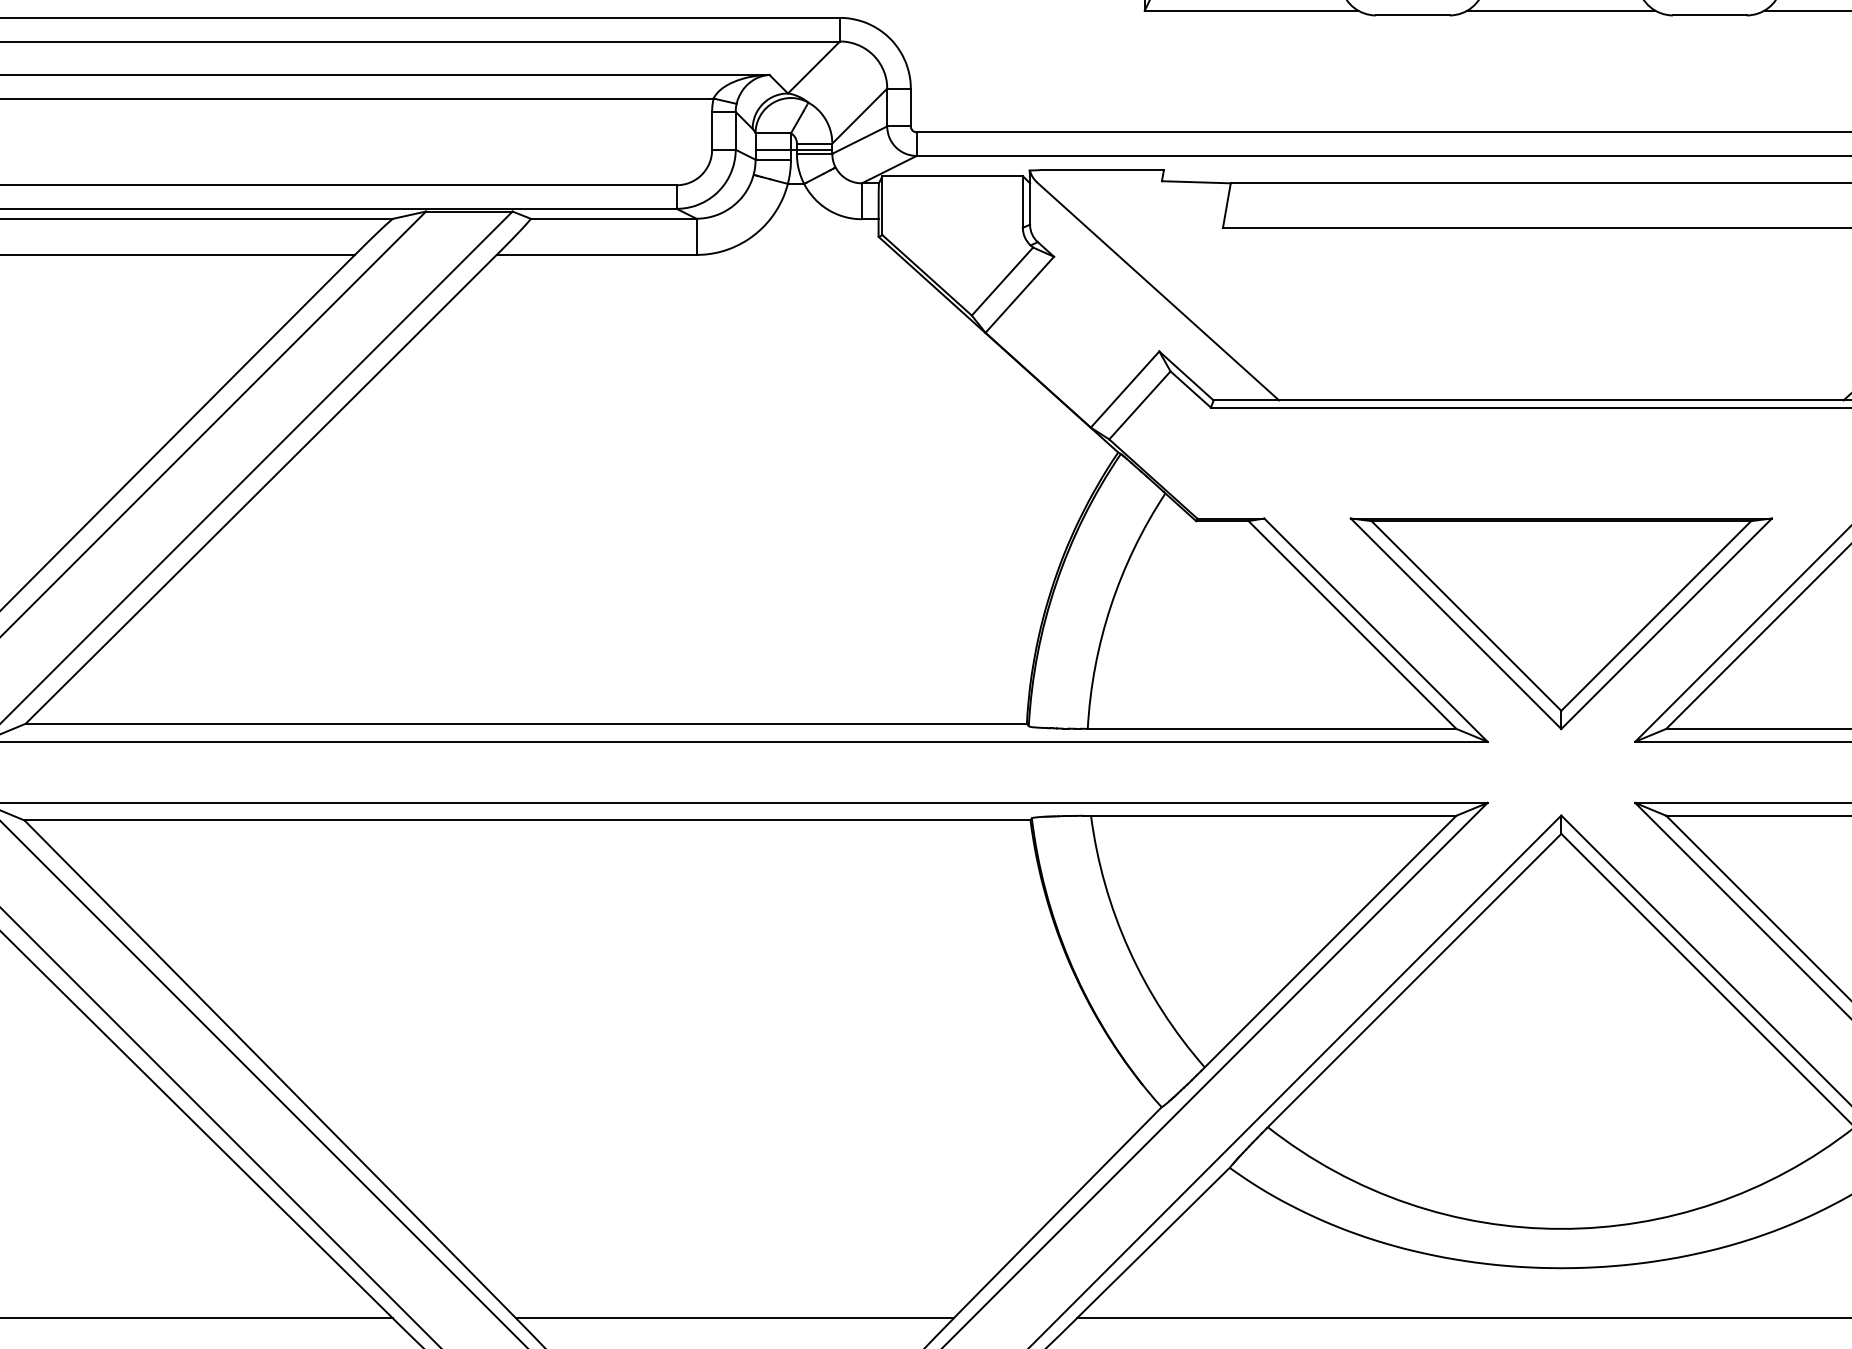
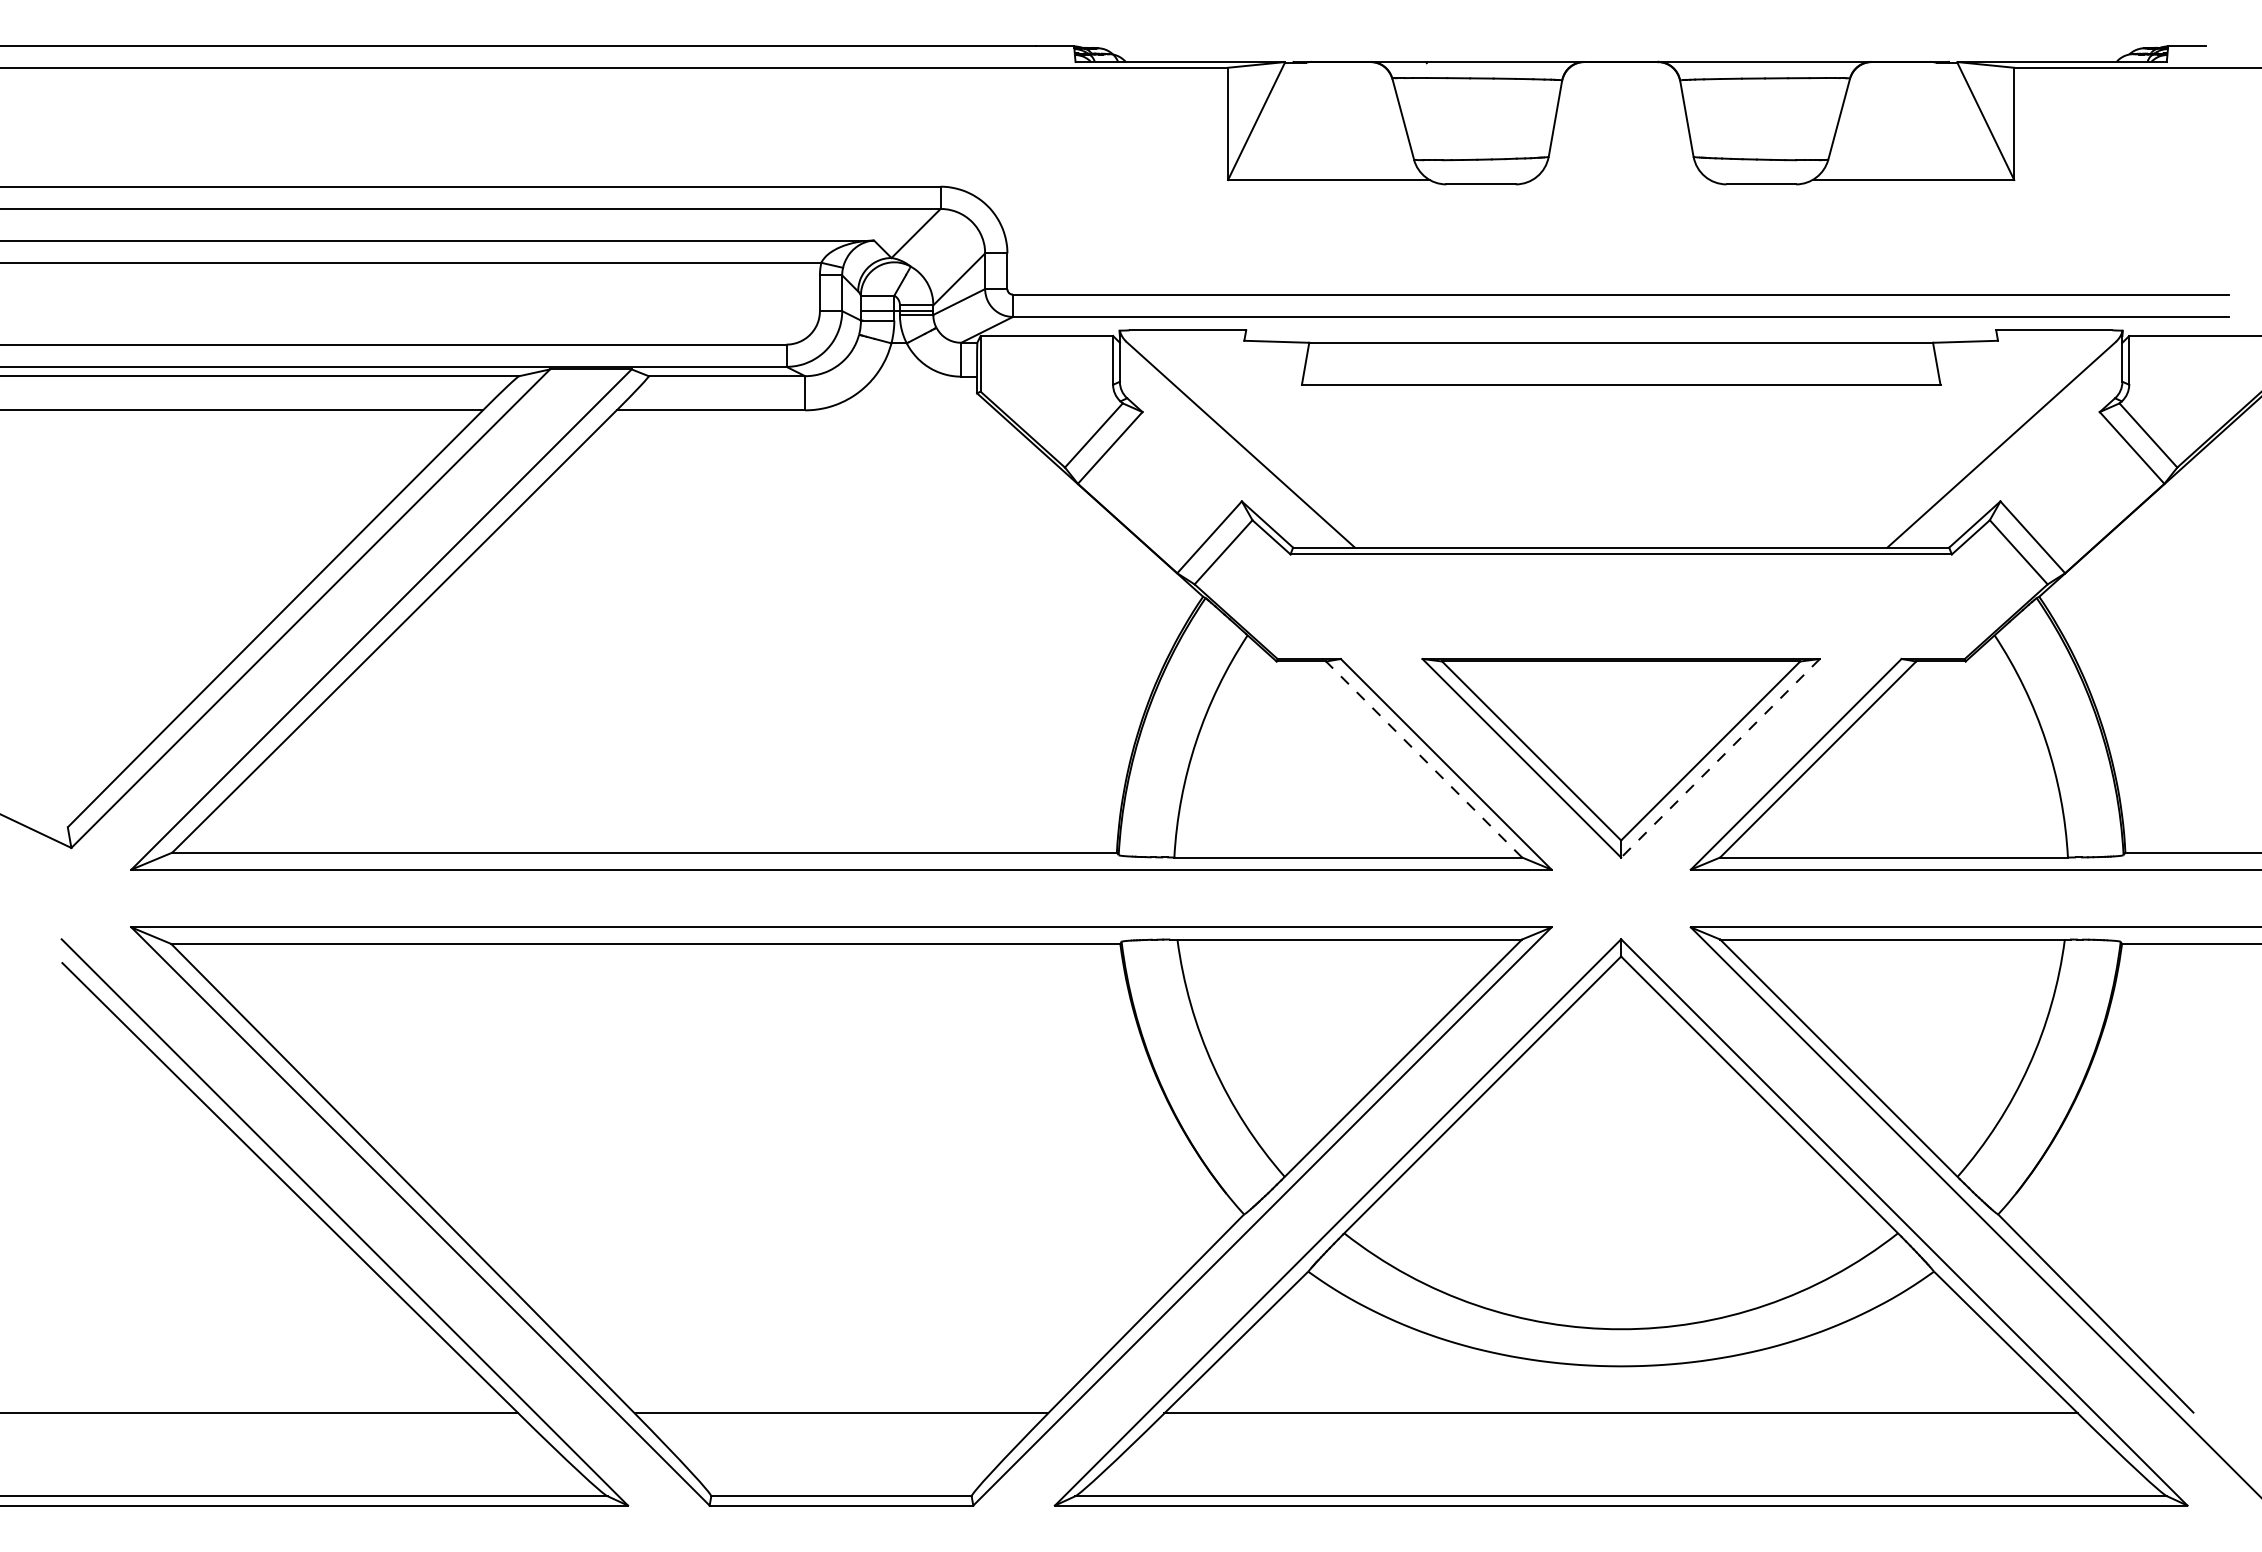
line: (1560, 11) -> (1620, 180), removed
line: (1666, 623) -> (1720, 758), solid -> dashed
line: (1352, 625) -> (1424, 759), solid -> dashed

